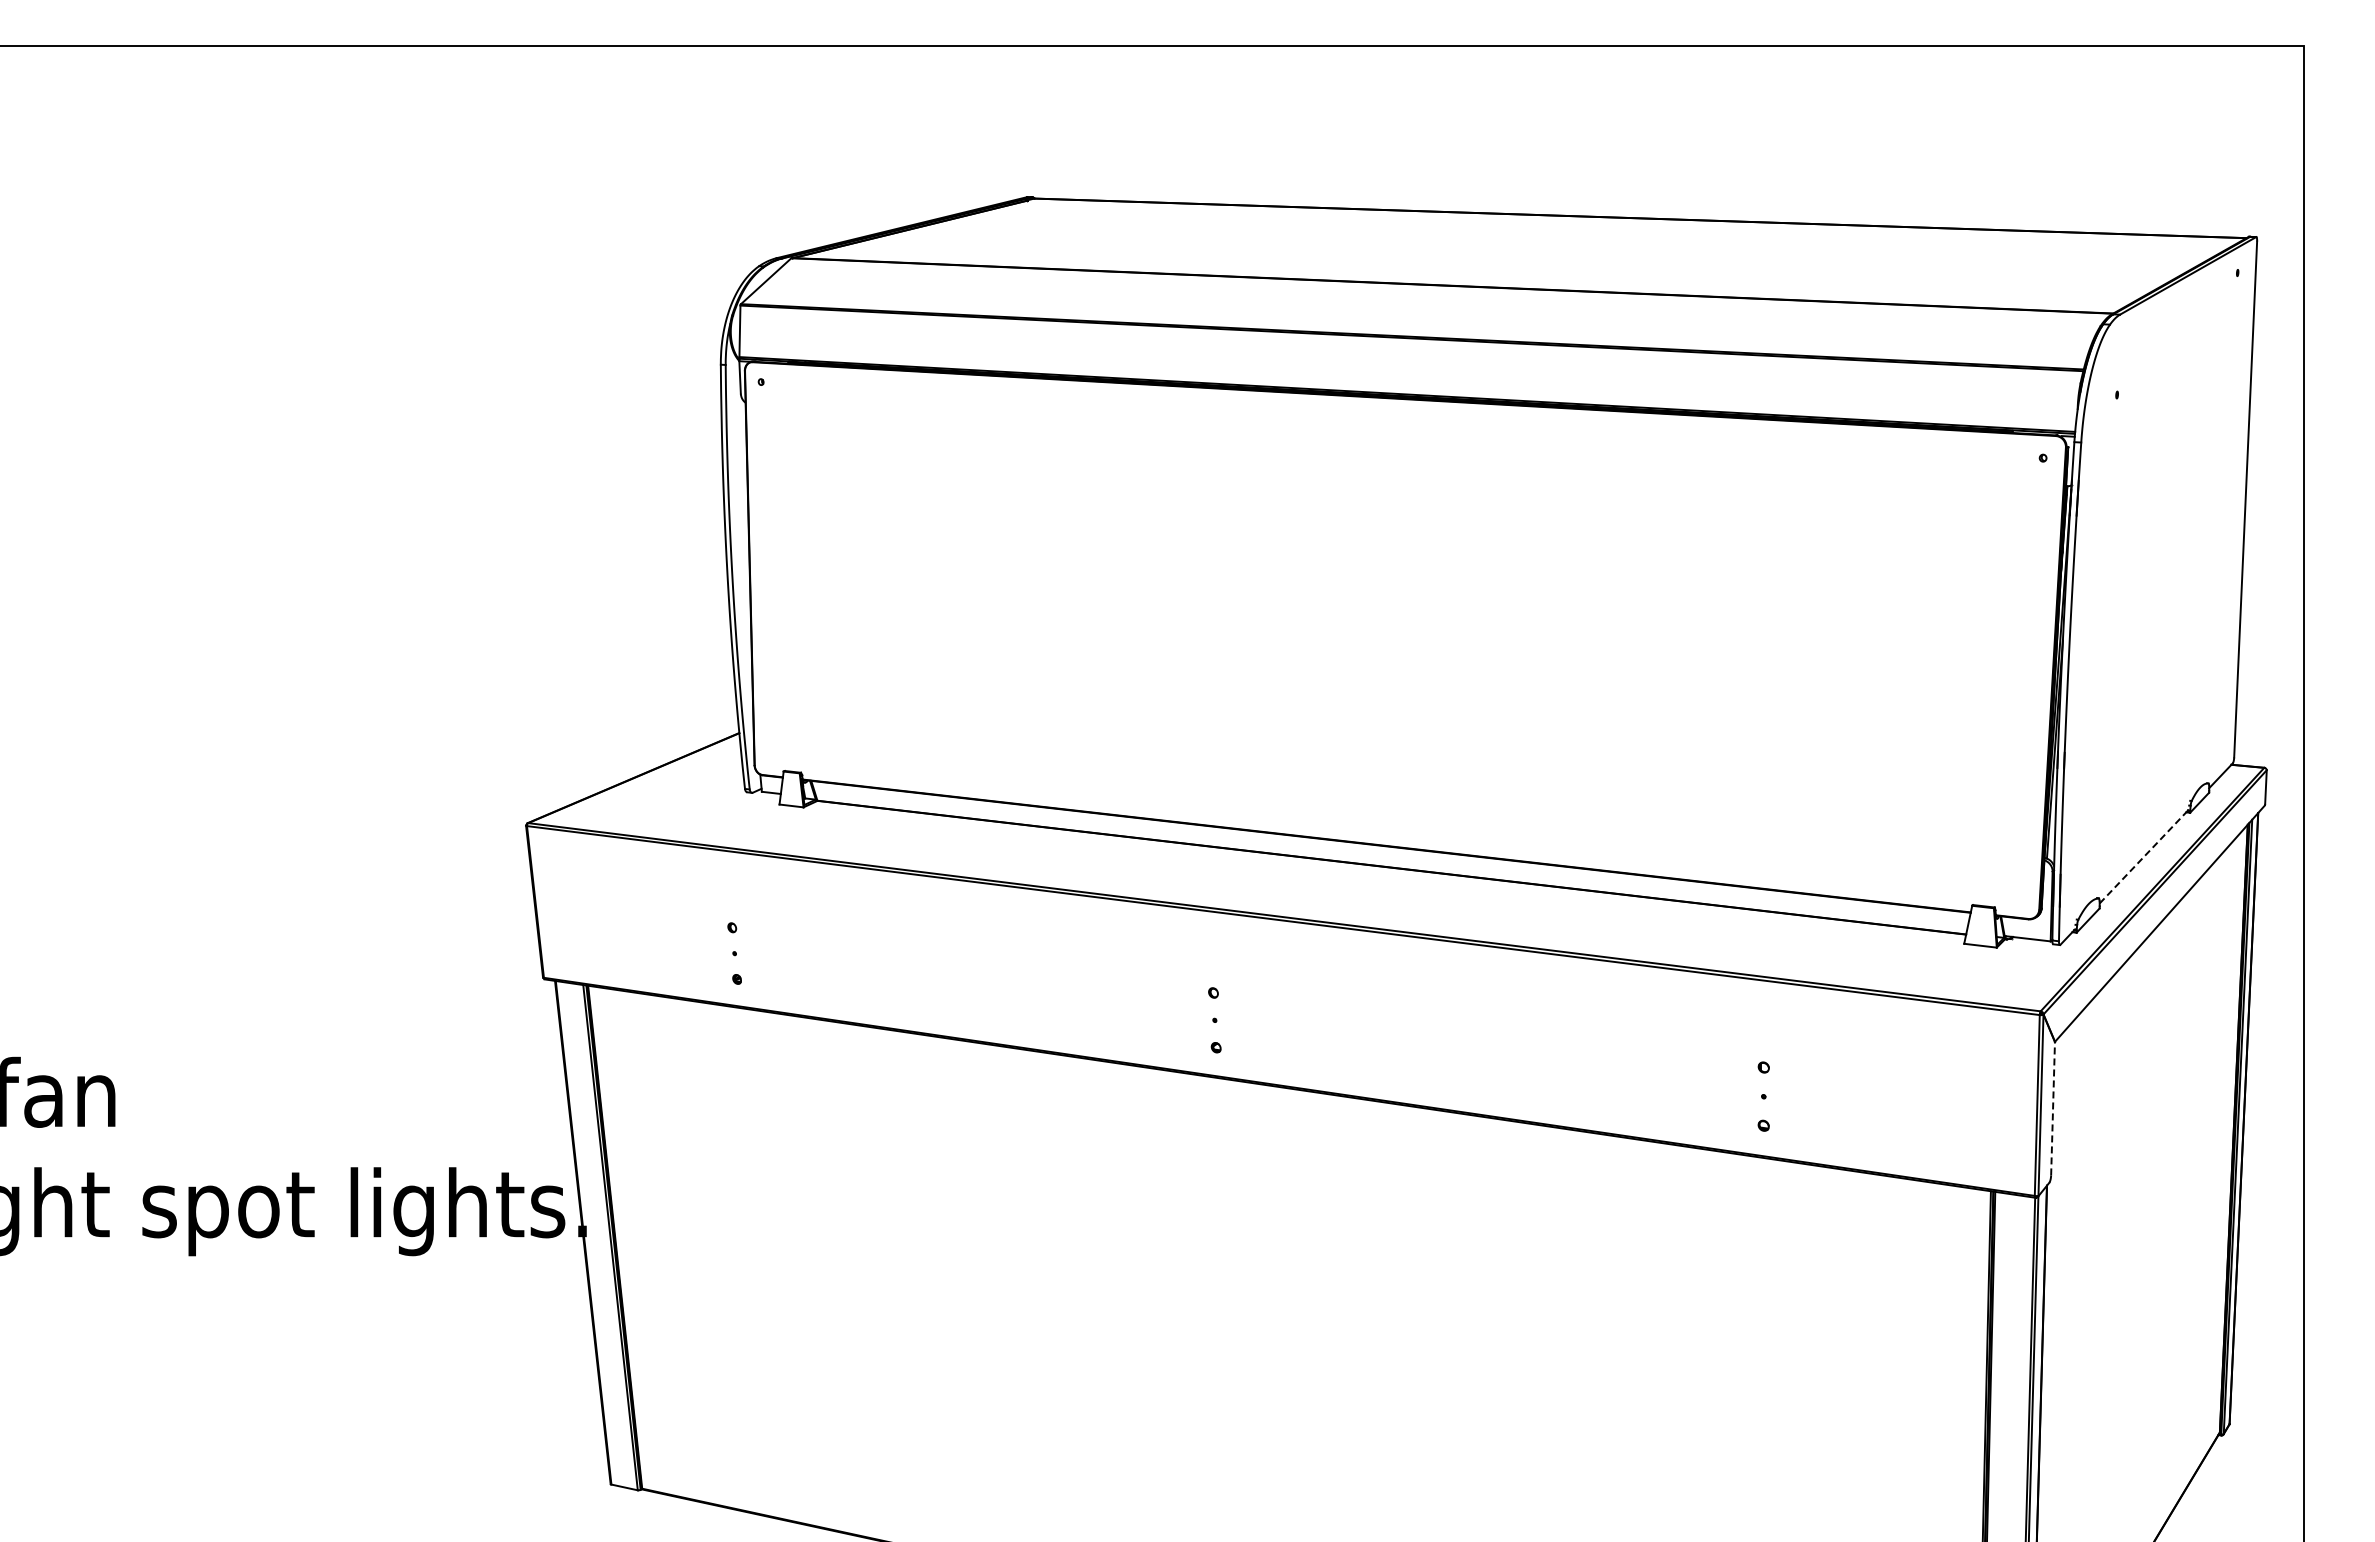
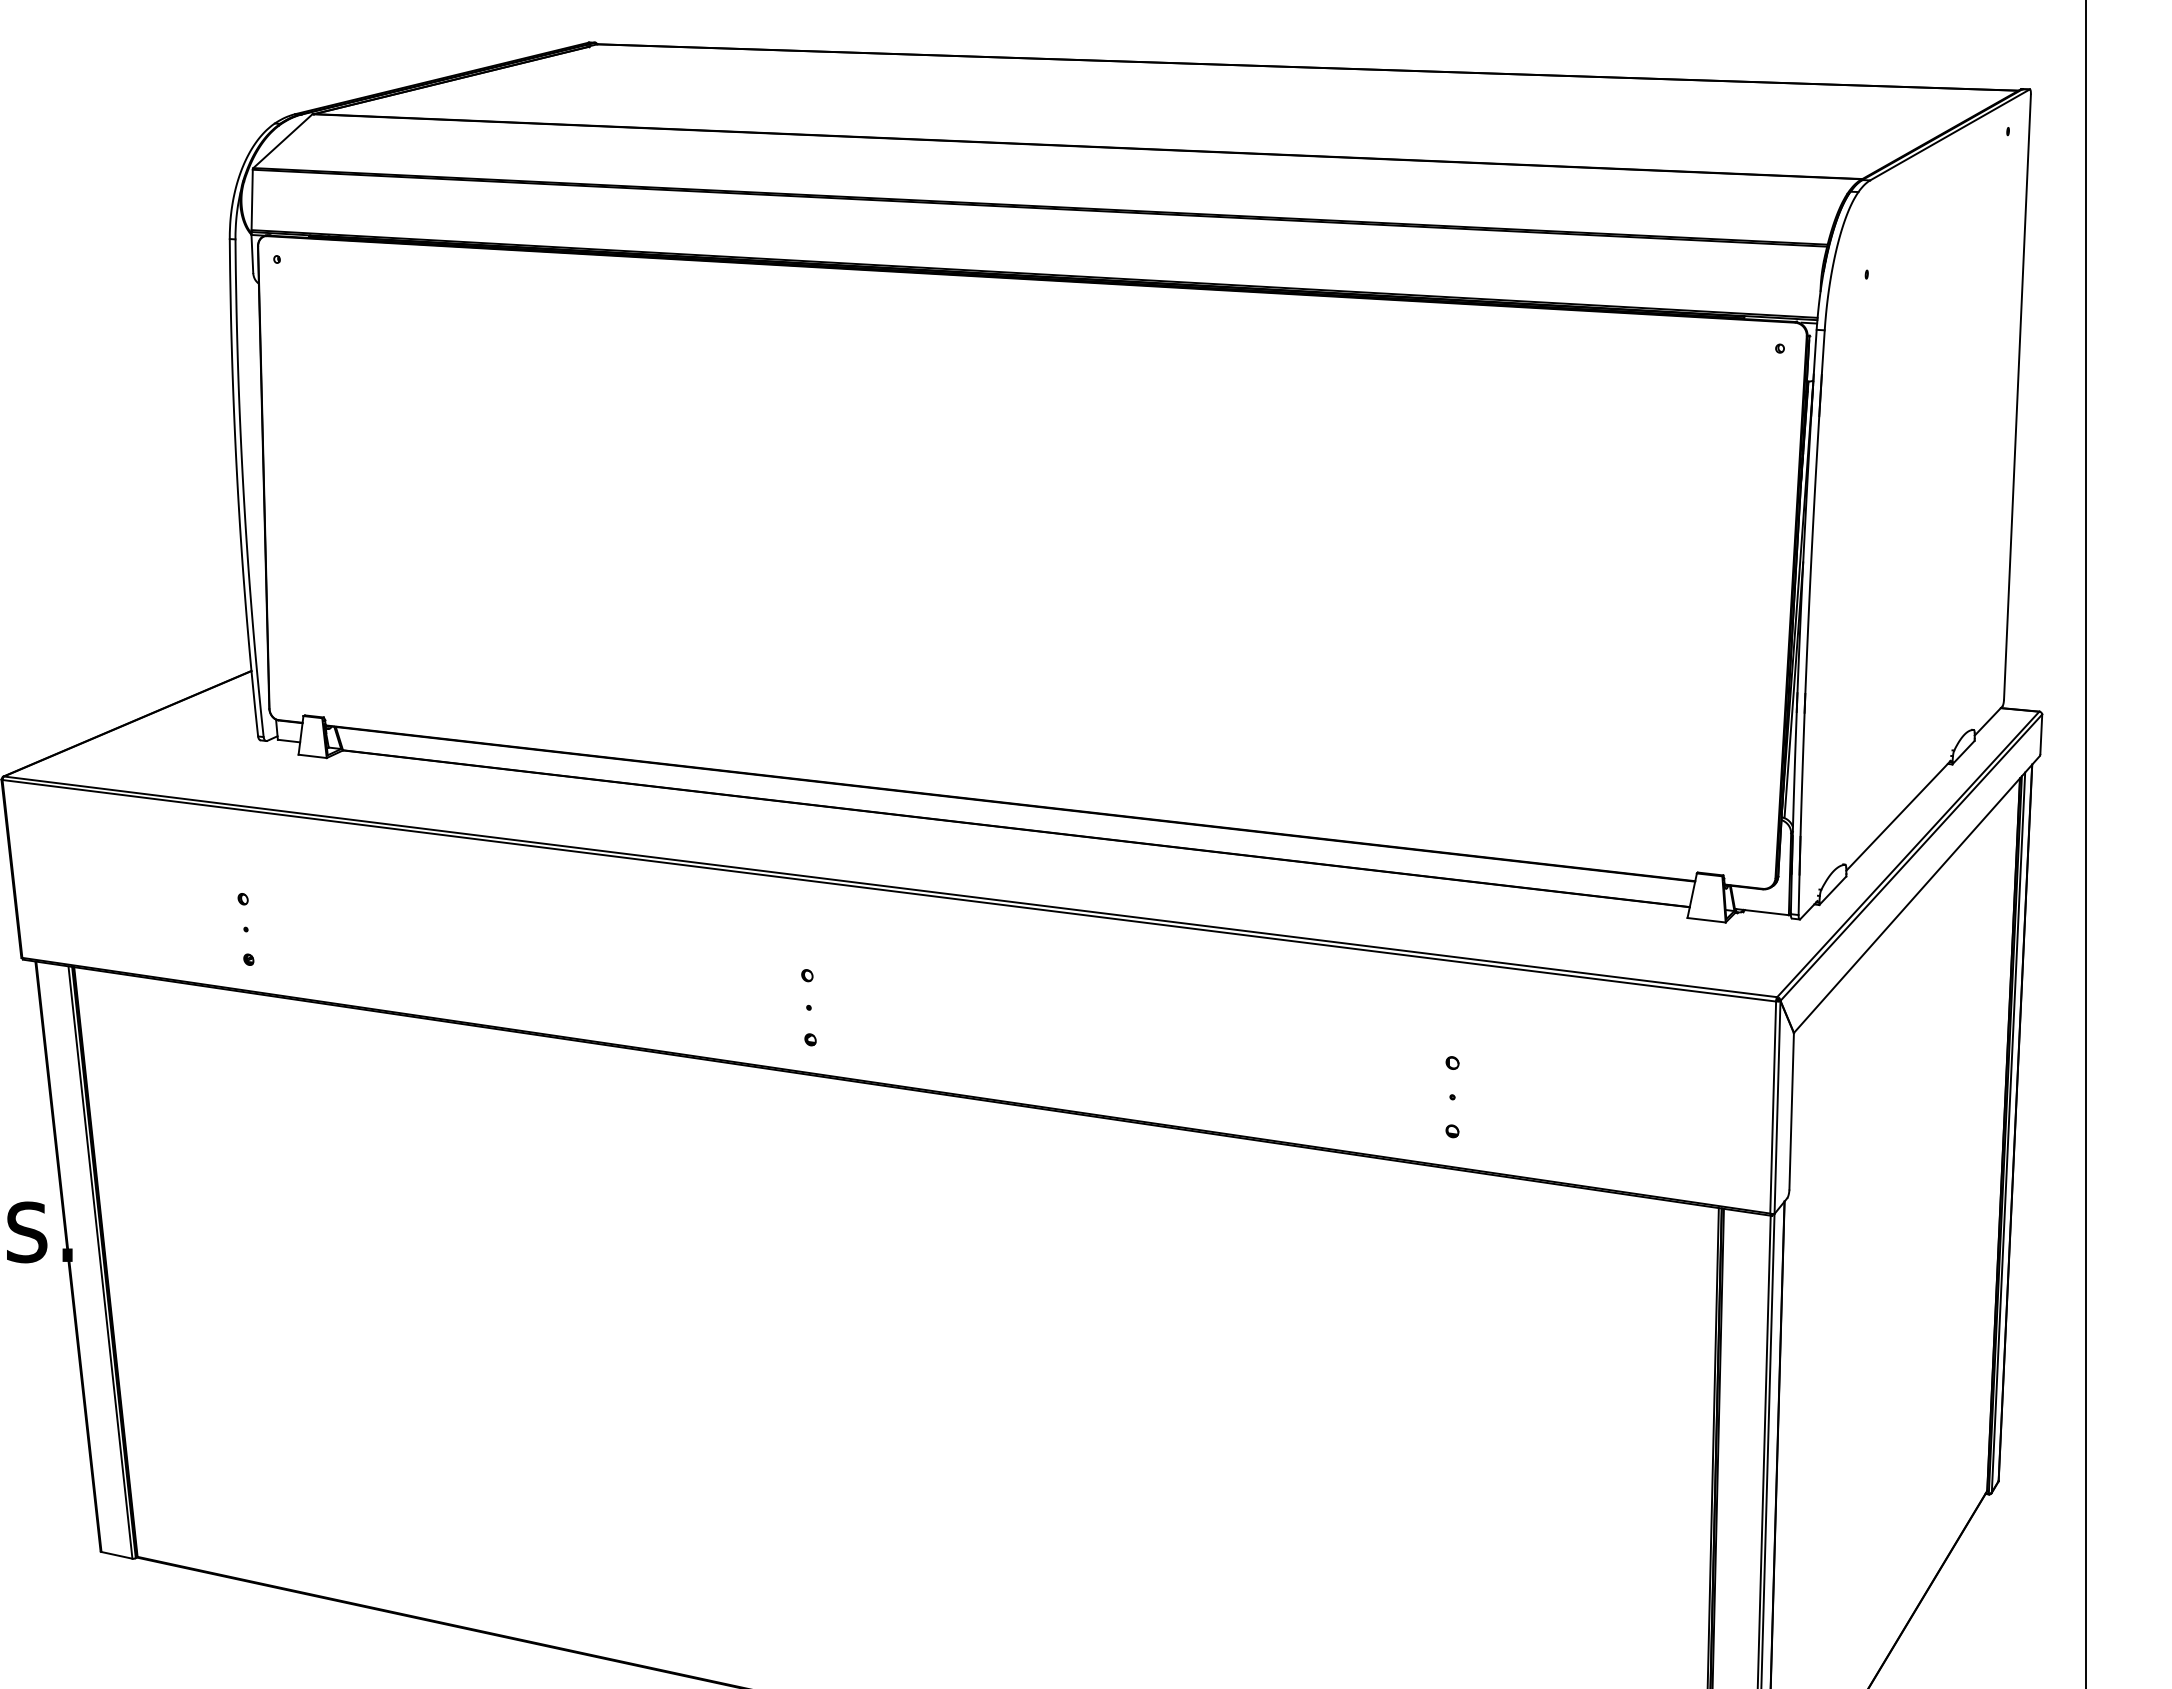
line: (2144, 856) -> (1898, 815), dashed -> solid
line: (2053, 1108) -> (1792, 1111), dashed -> solid

